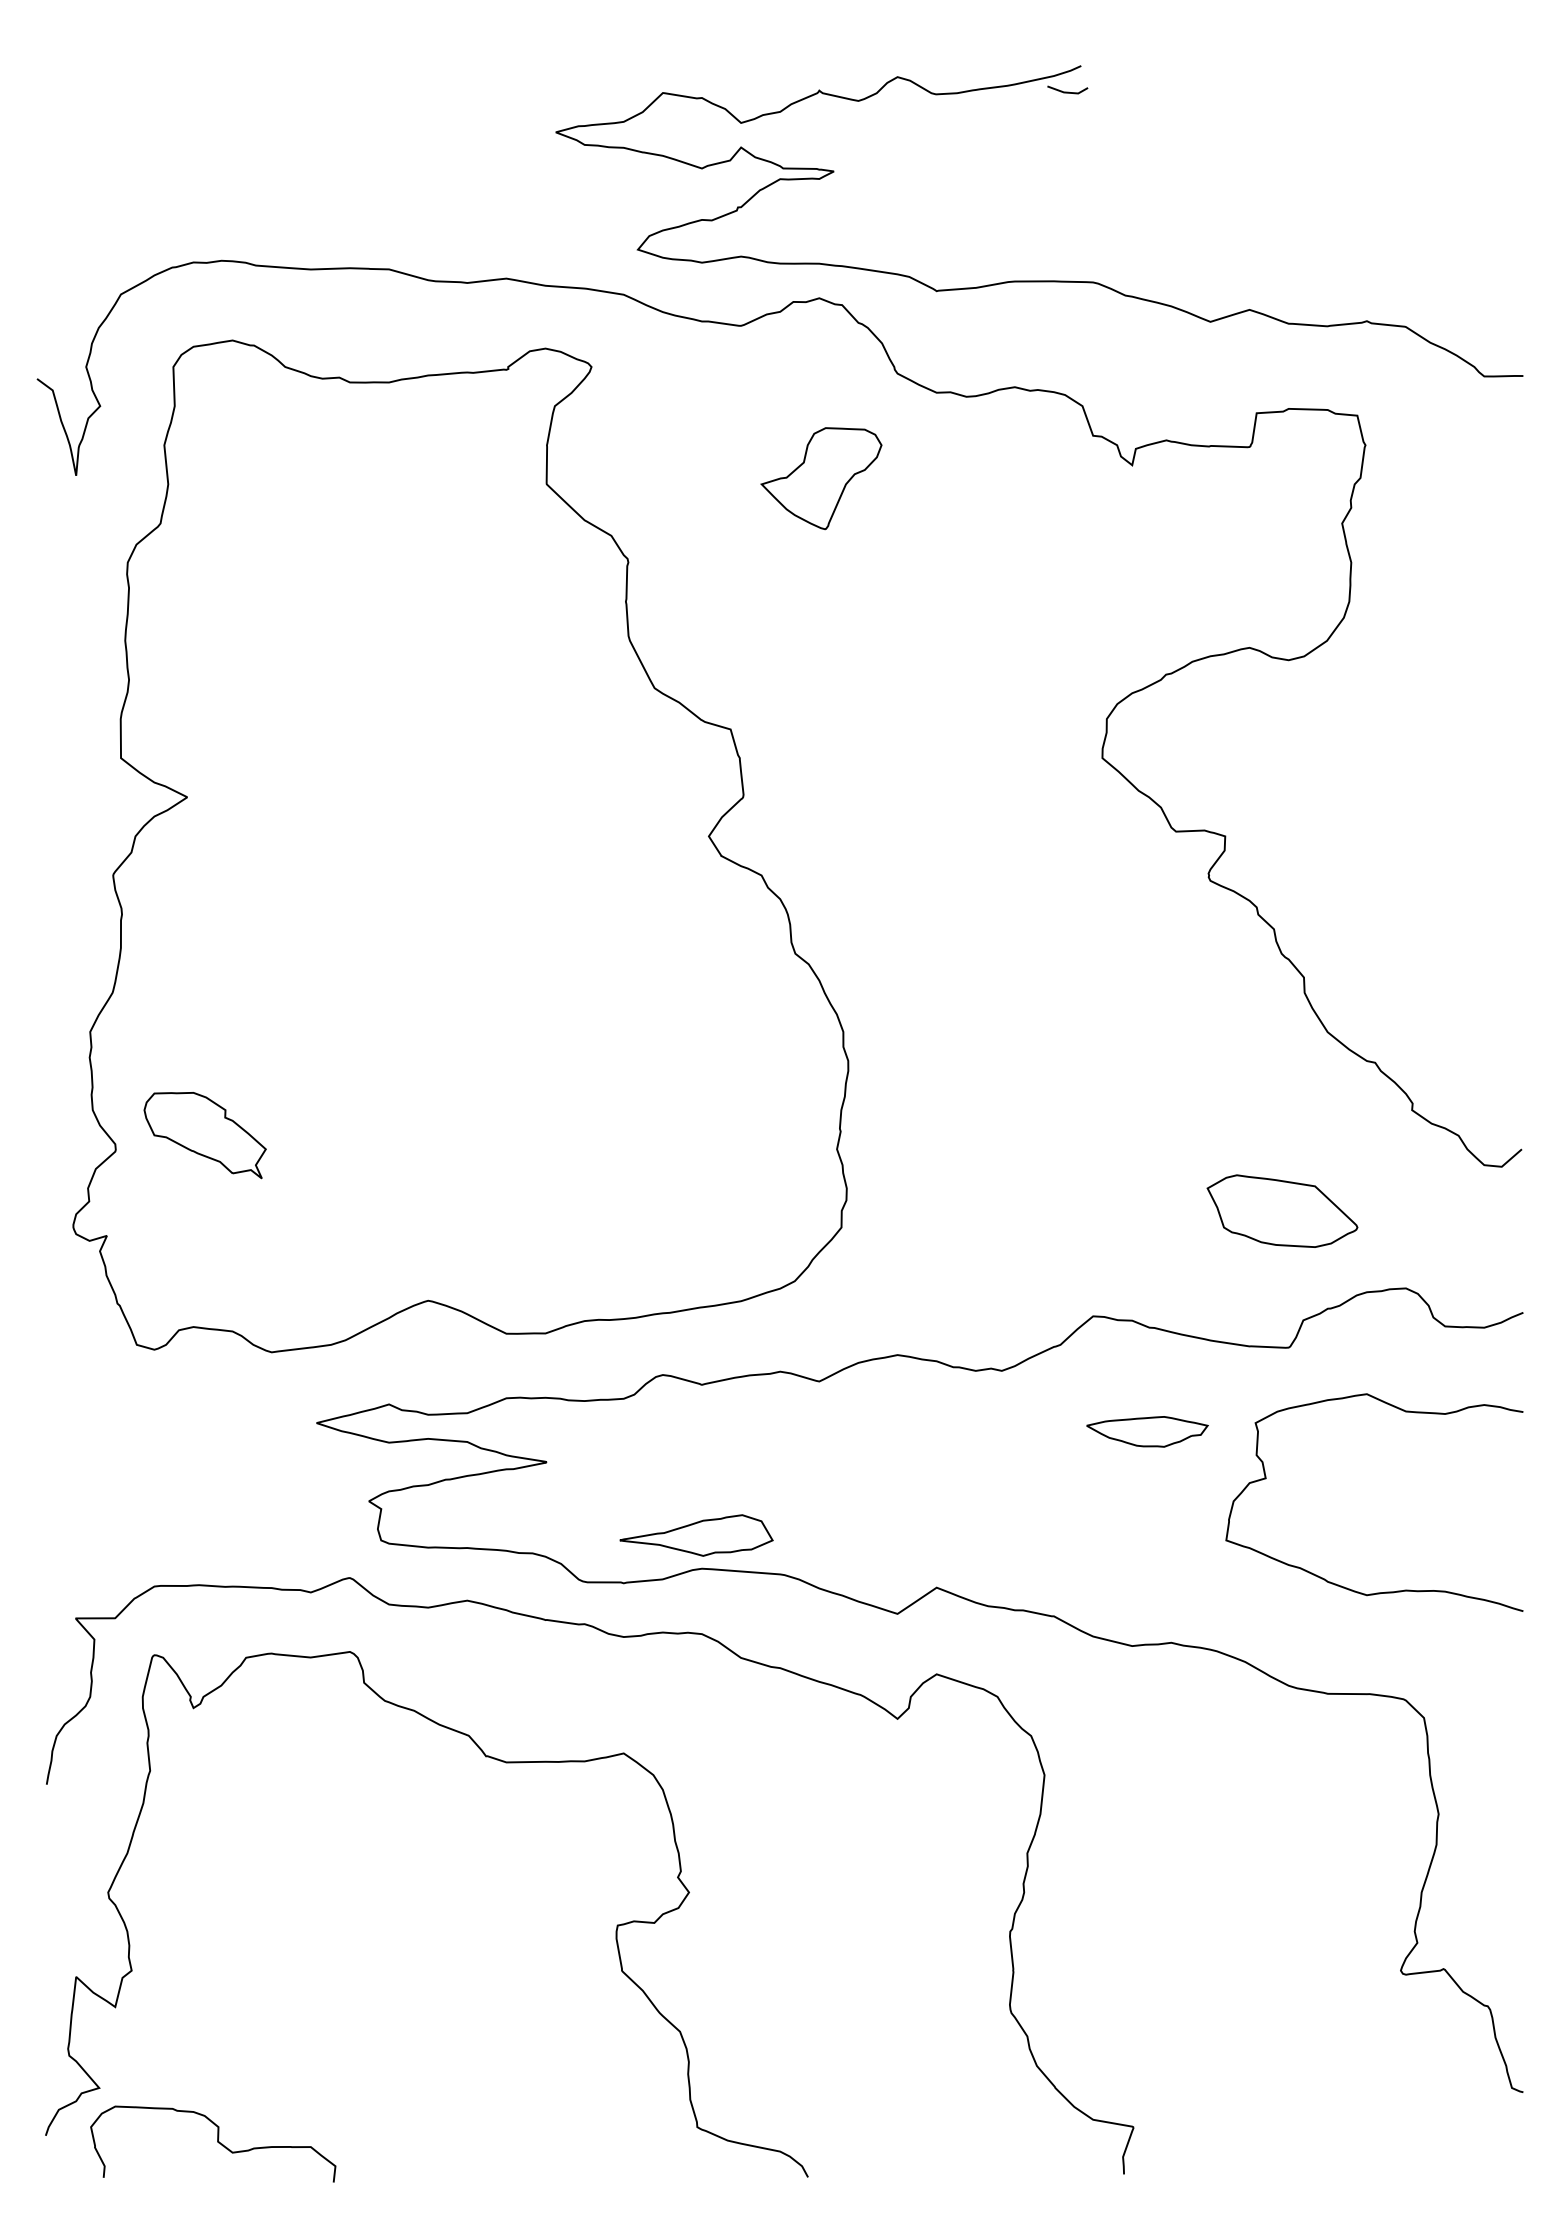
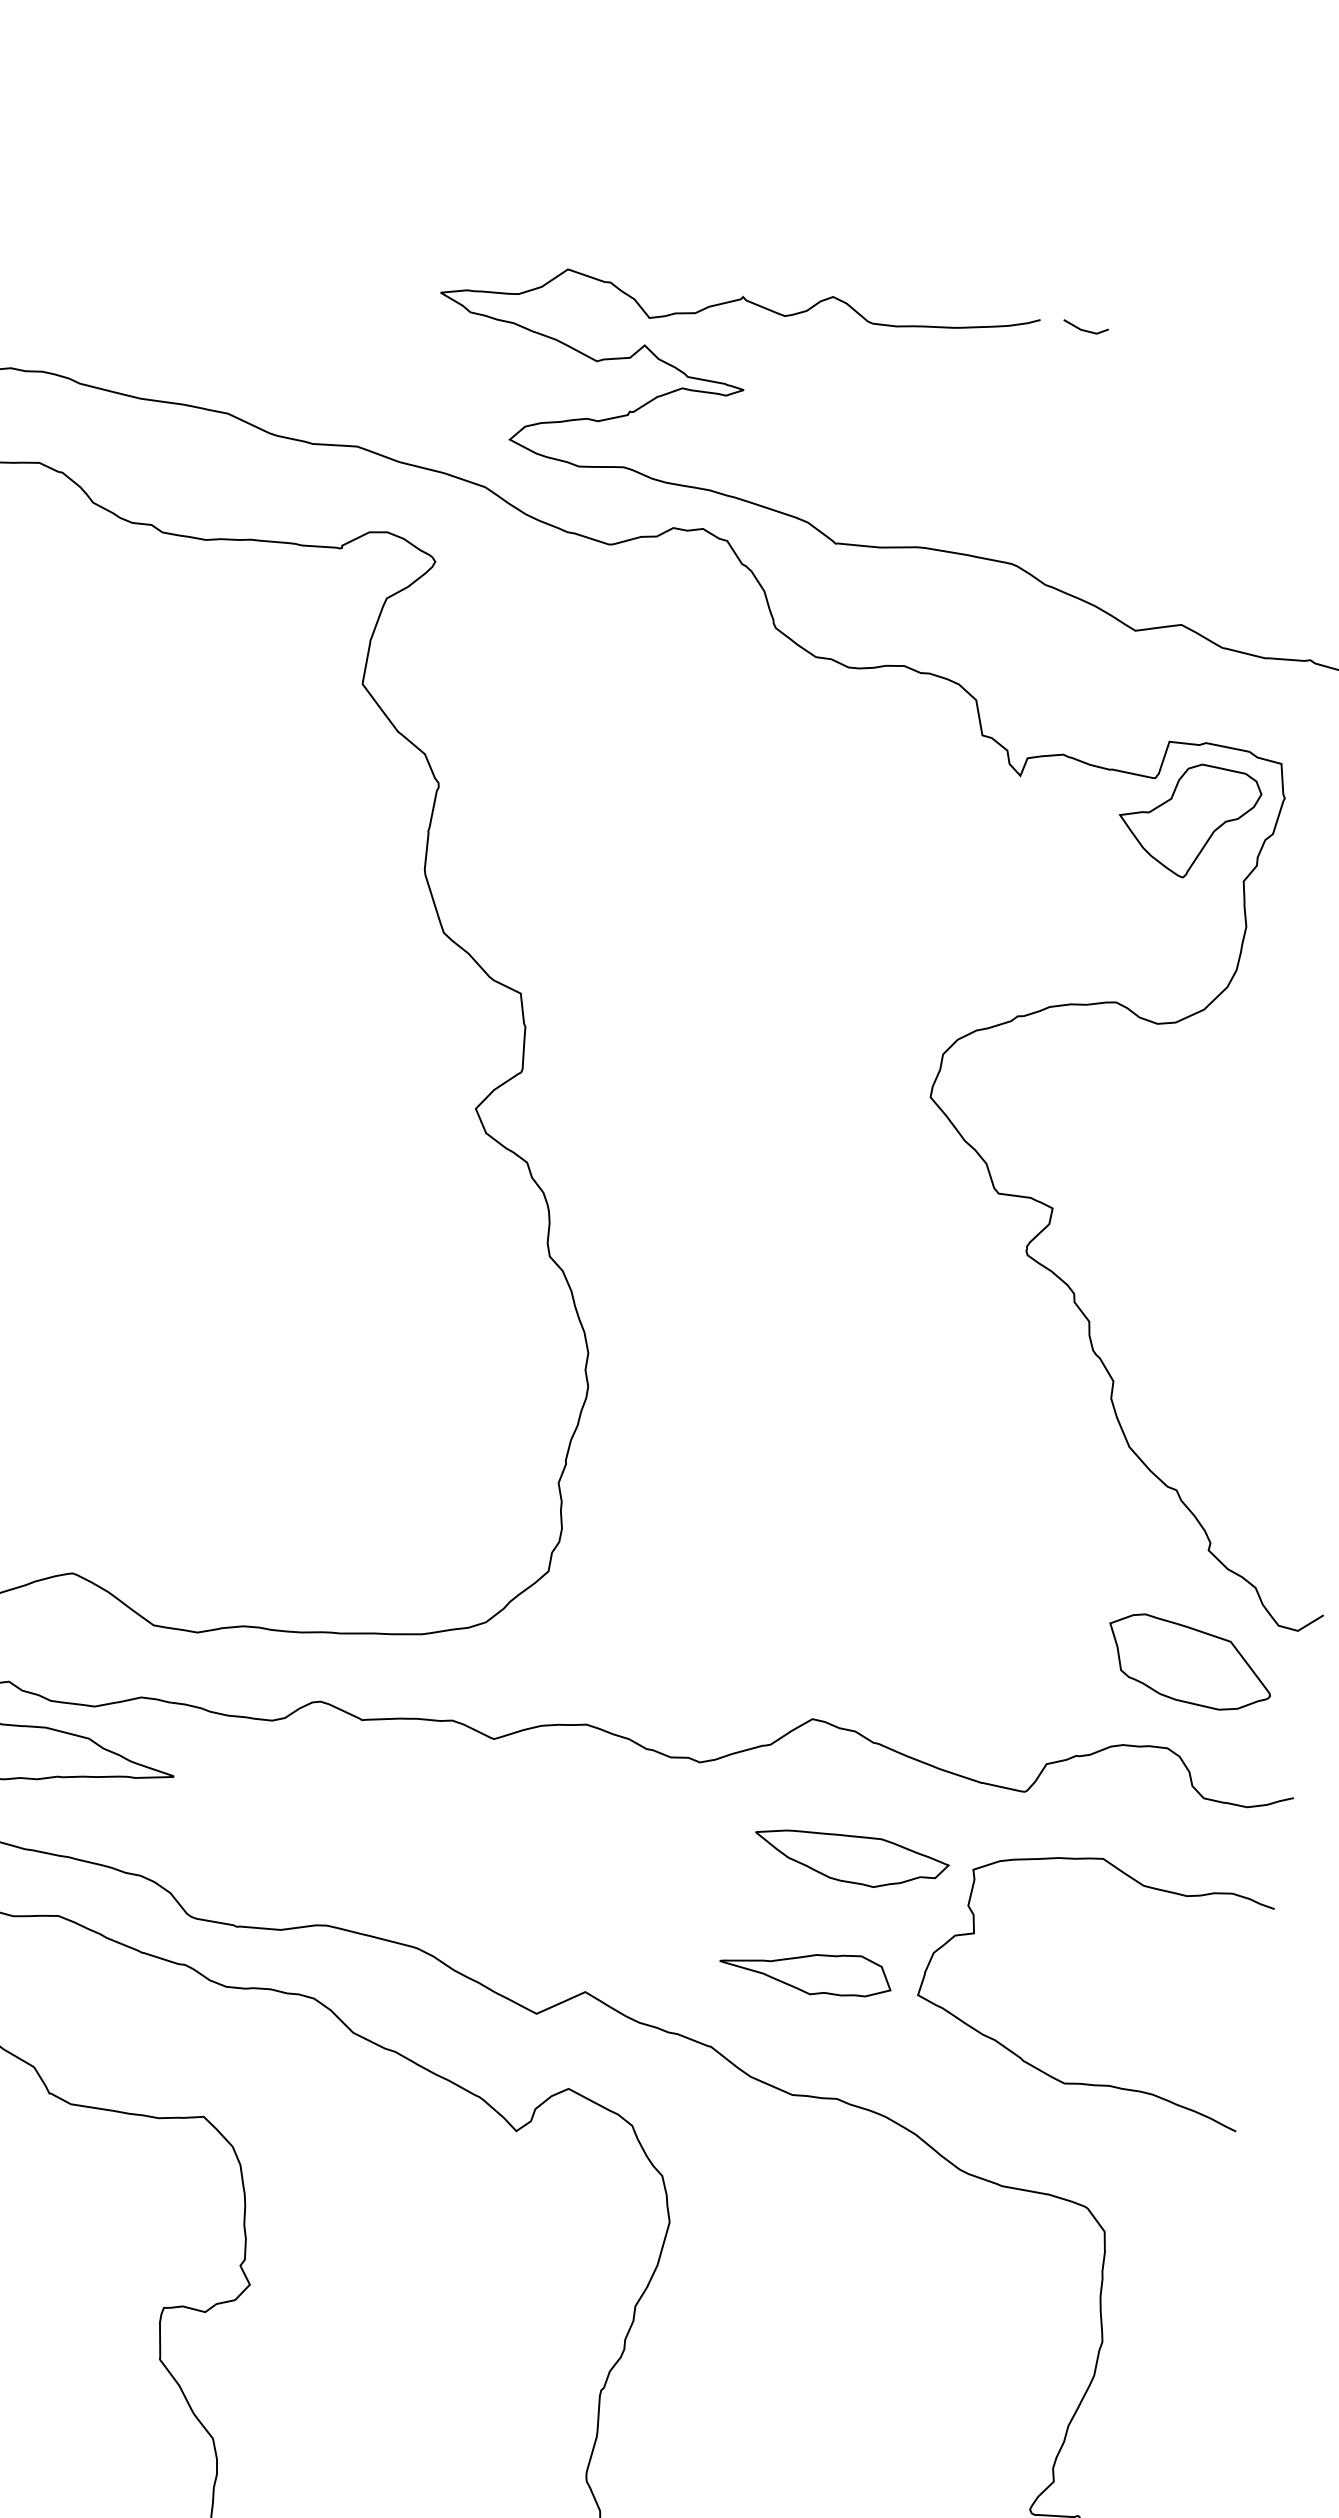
line: (1067, 91) -> (1085, 329), moved
part: (821, 478) -> (1187, 820), moved
part: (1282, 1210) -> (1189, 1662), moved
part: (1147, 1431) -> (851, 1858), size x1.43
part: (696, 1535) -> (806, 1970), moved

